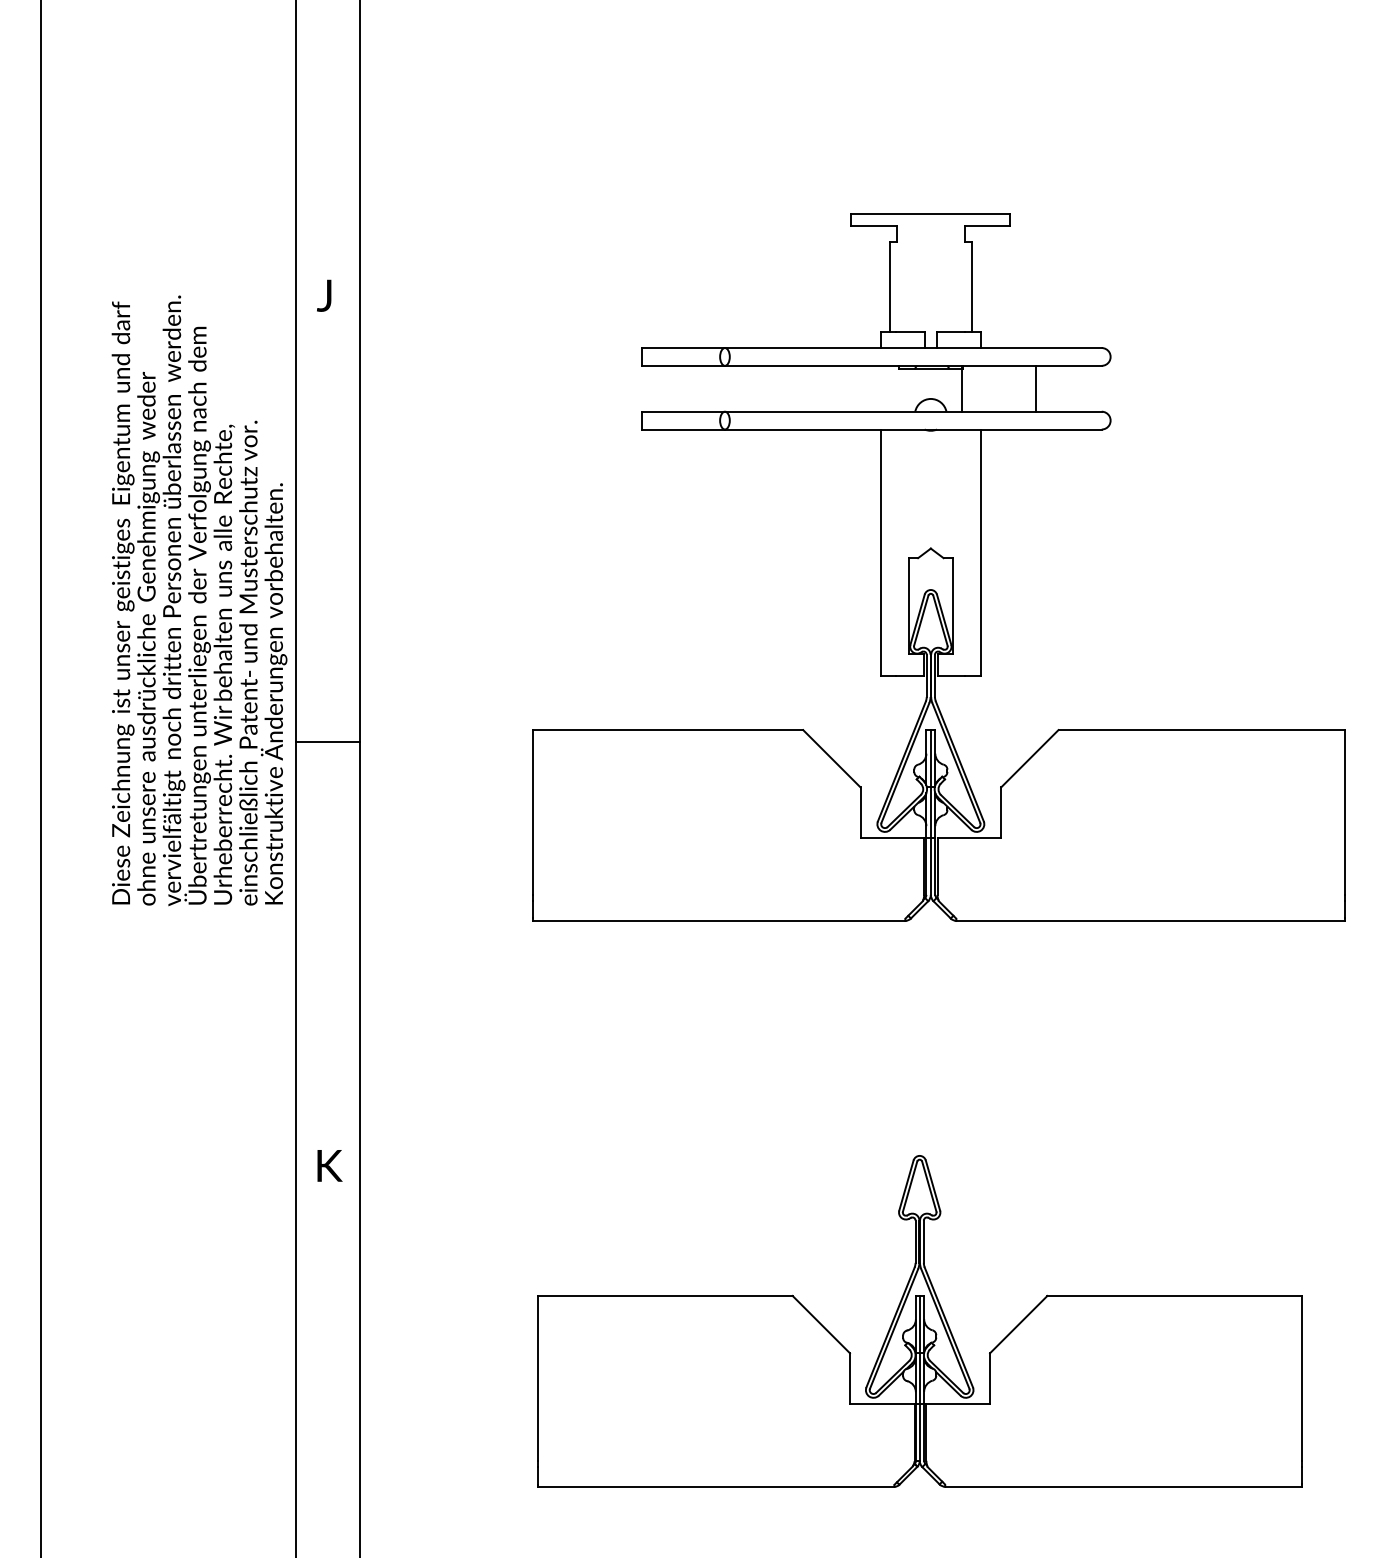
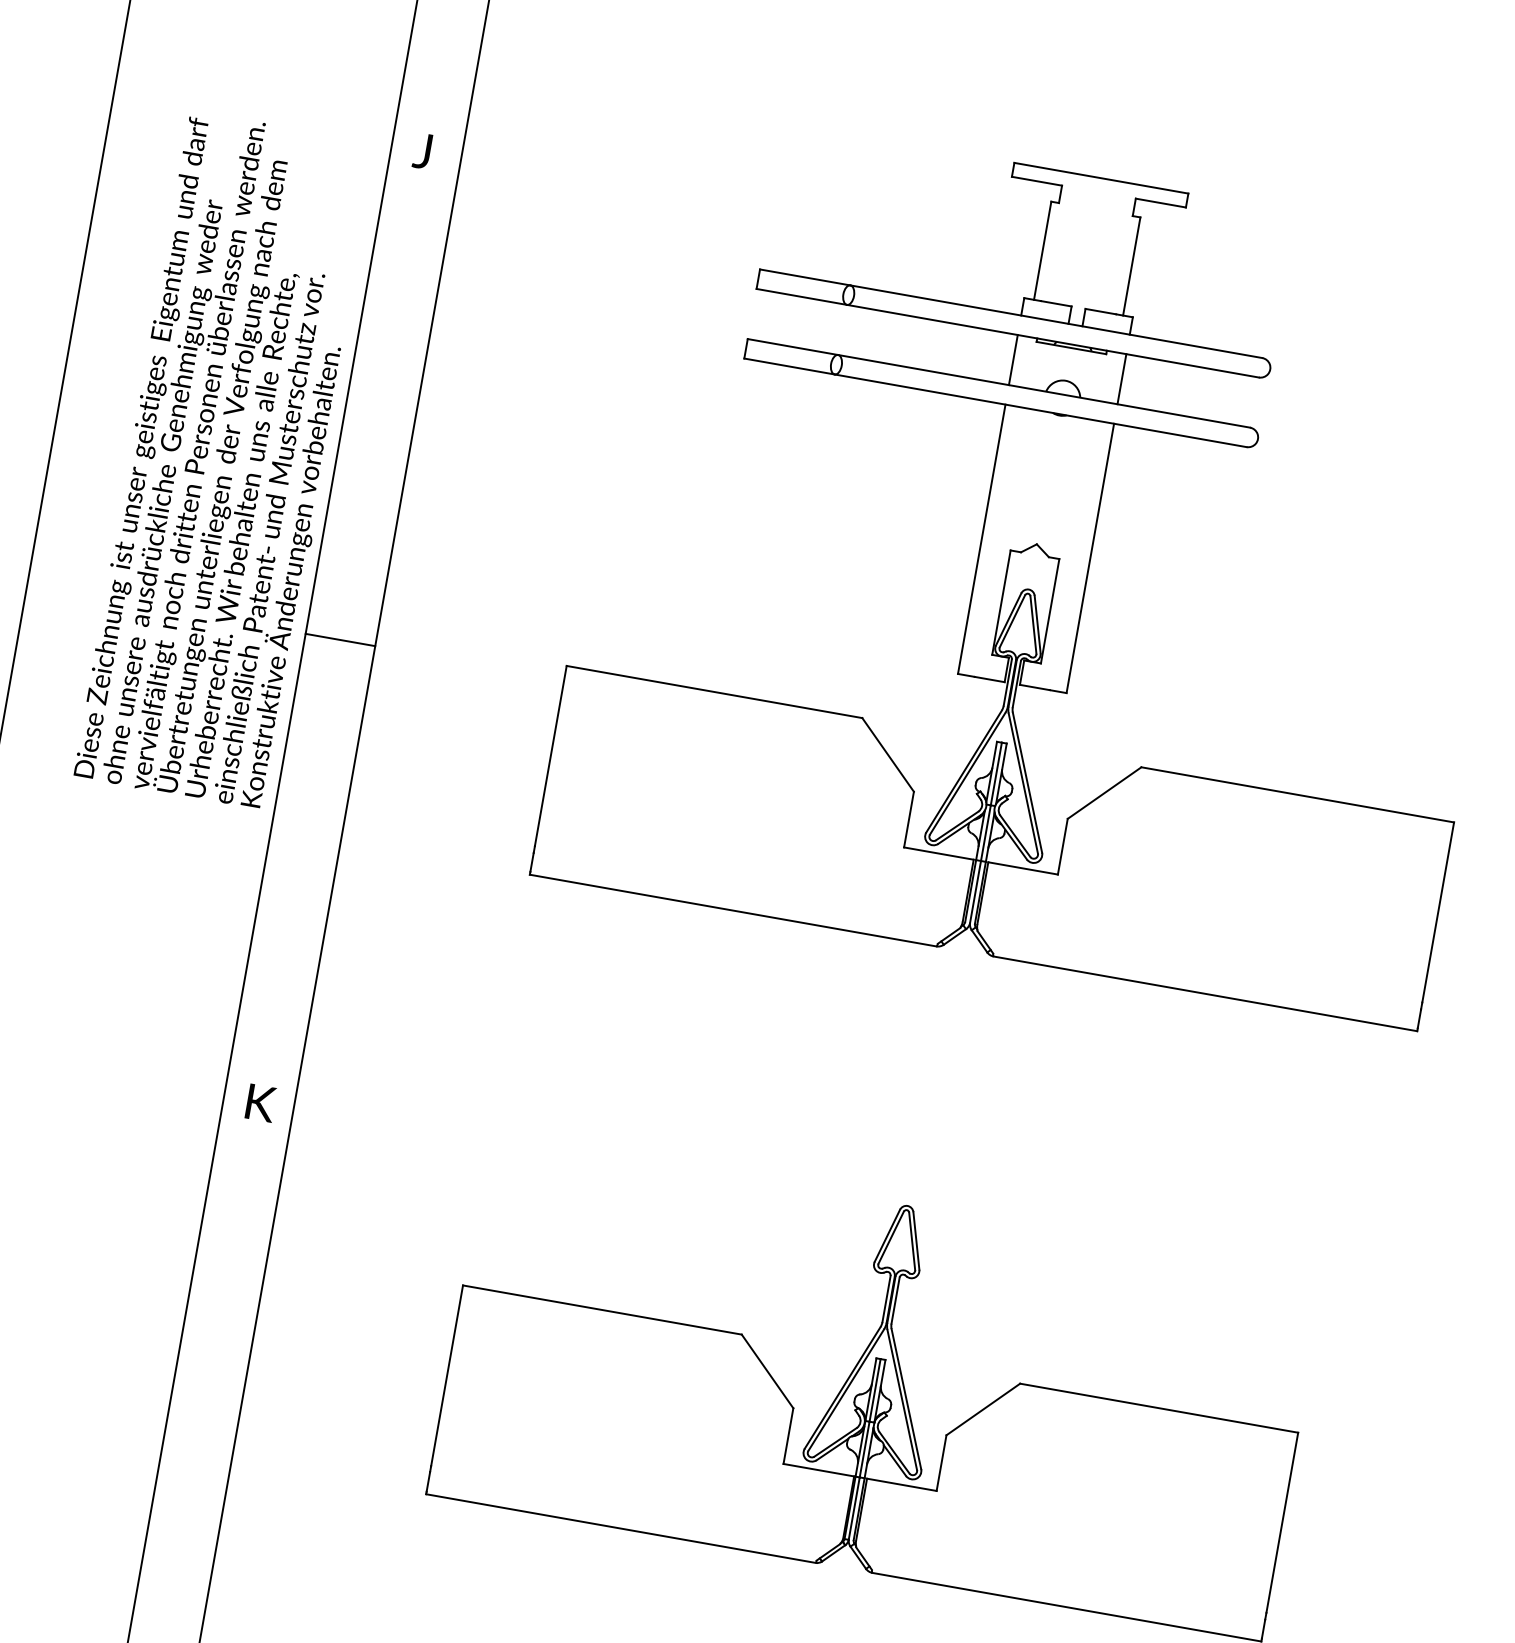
line: (962, 388) -> (1013, 359), moved
line: (1035, 388) -> (1121, 378), moved

